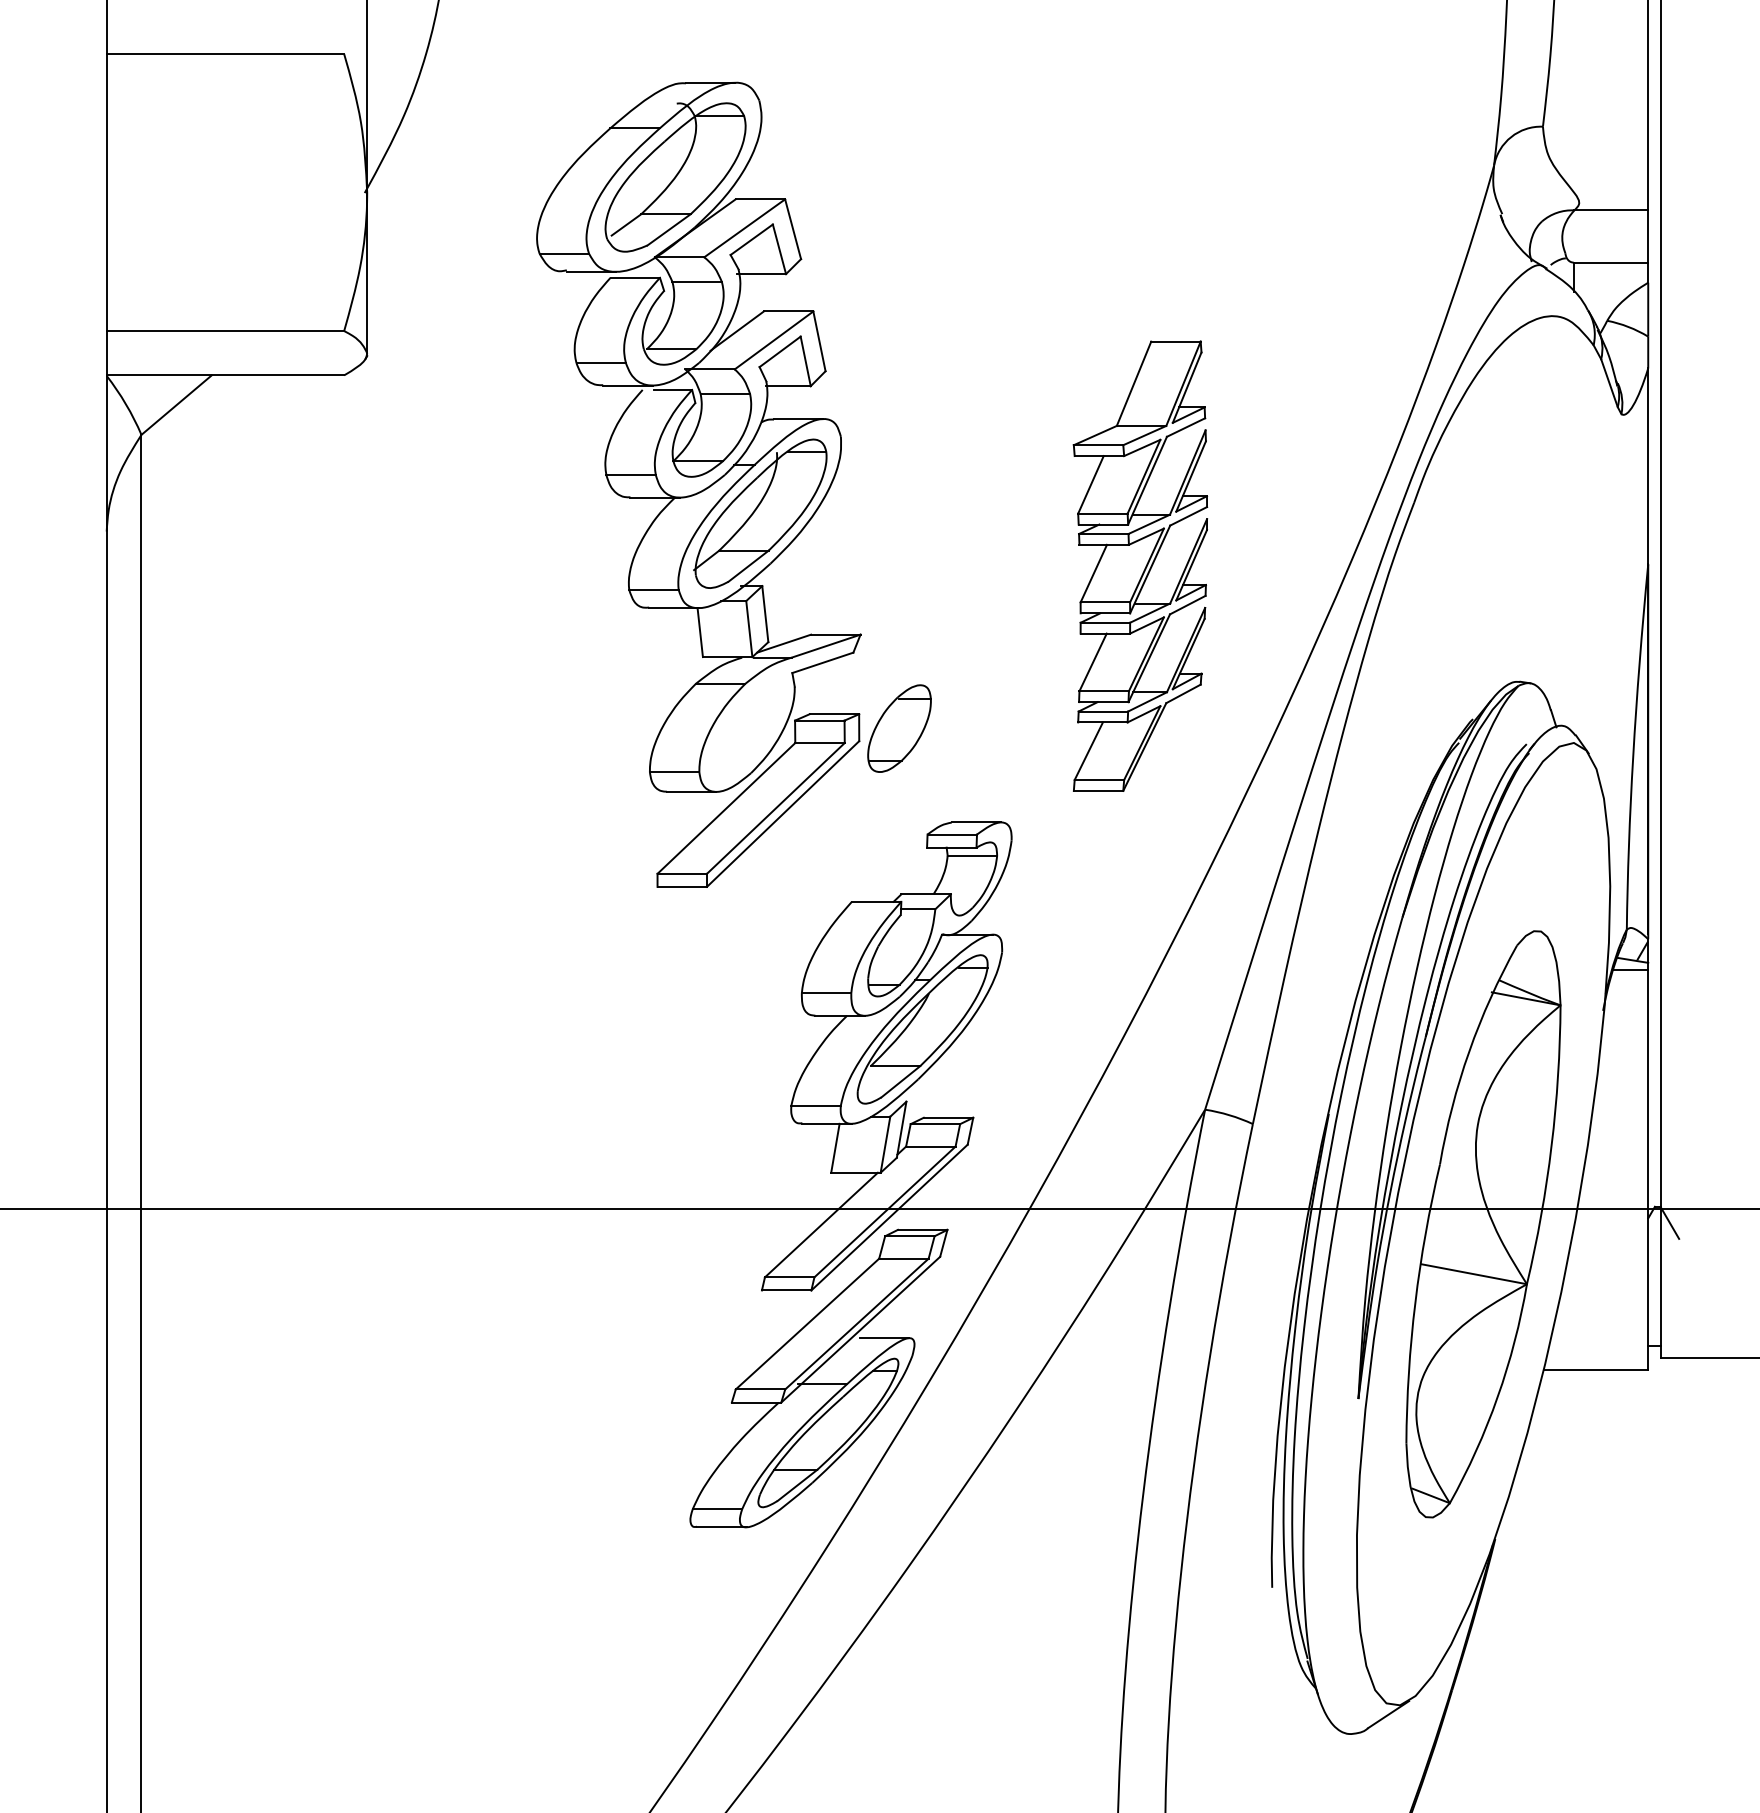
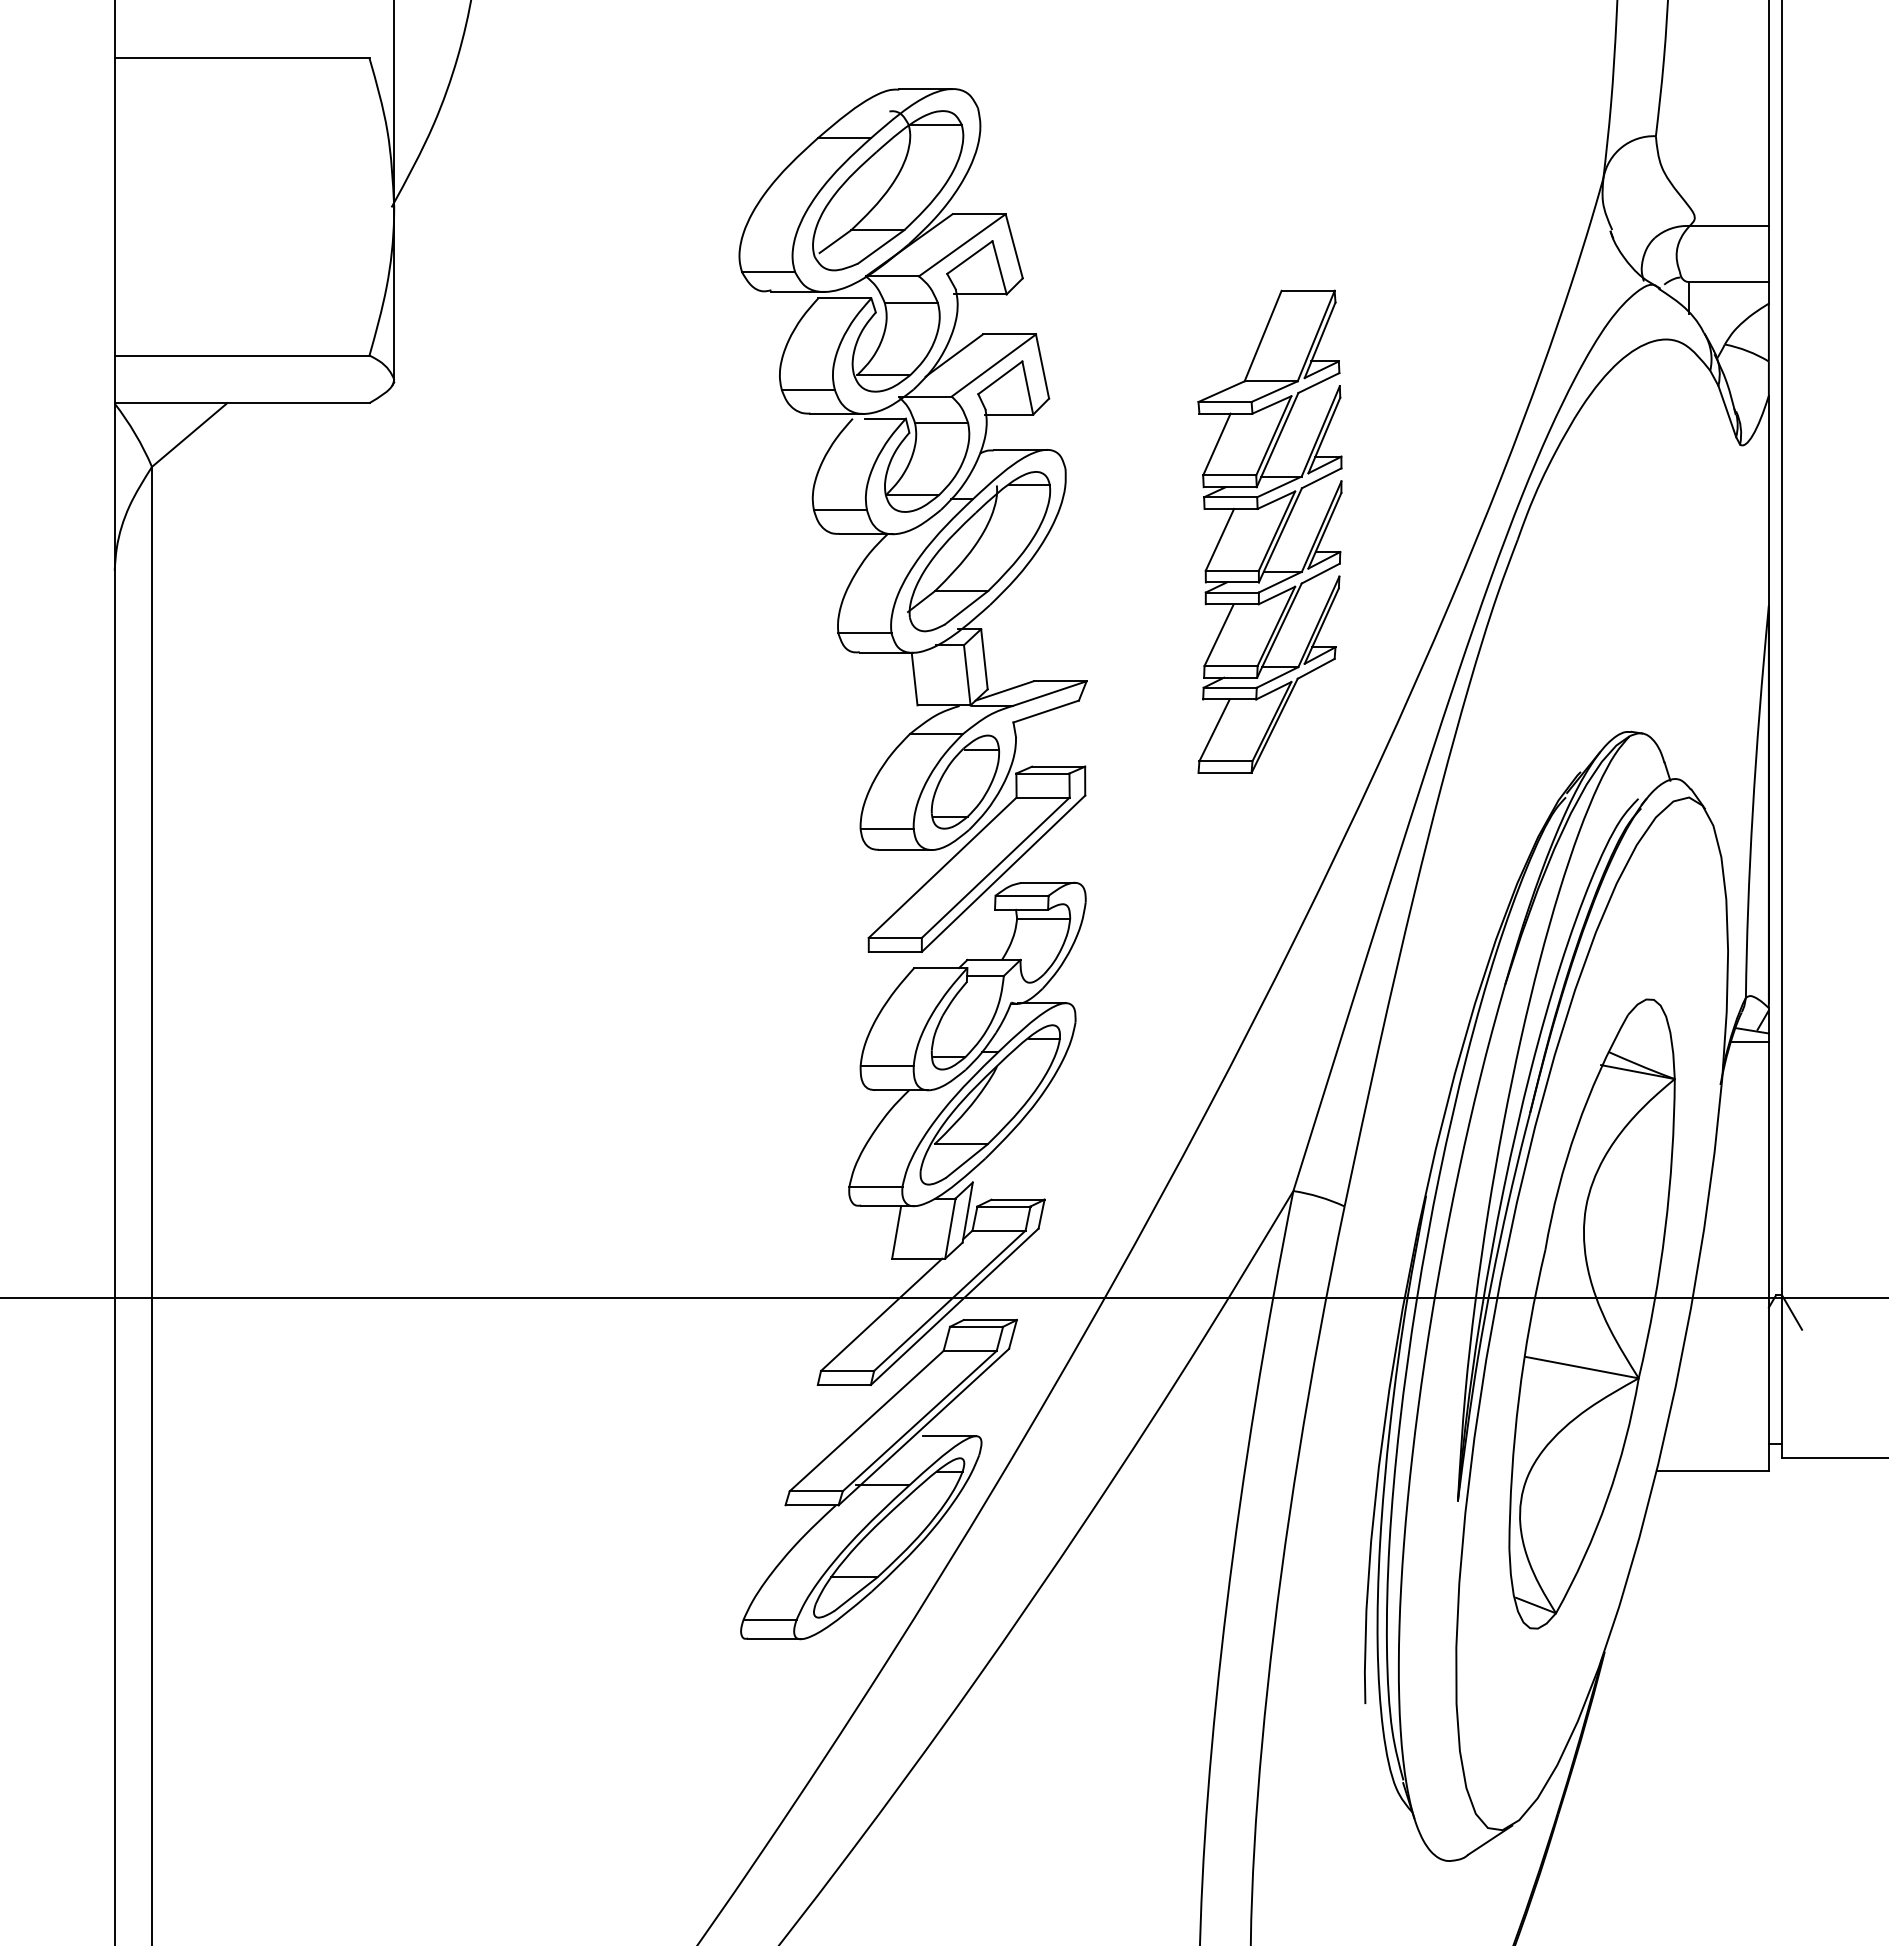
part: (698, 484) -> (912, 520), moved
part: (1140, 565) -> (1269, 531), moved

